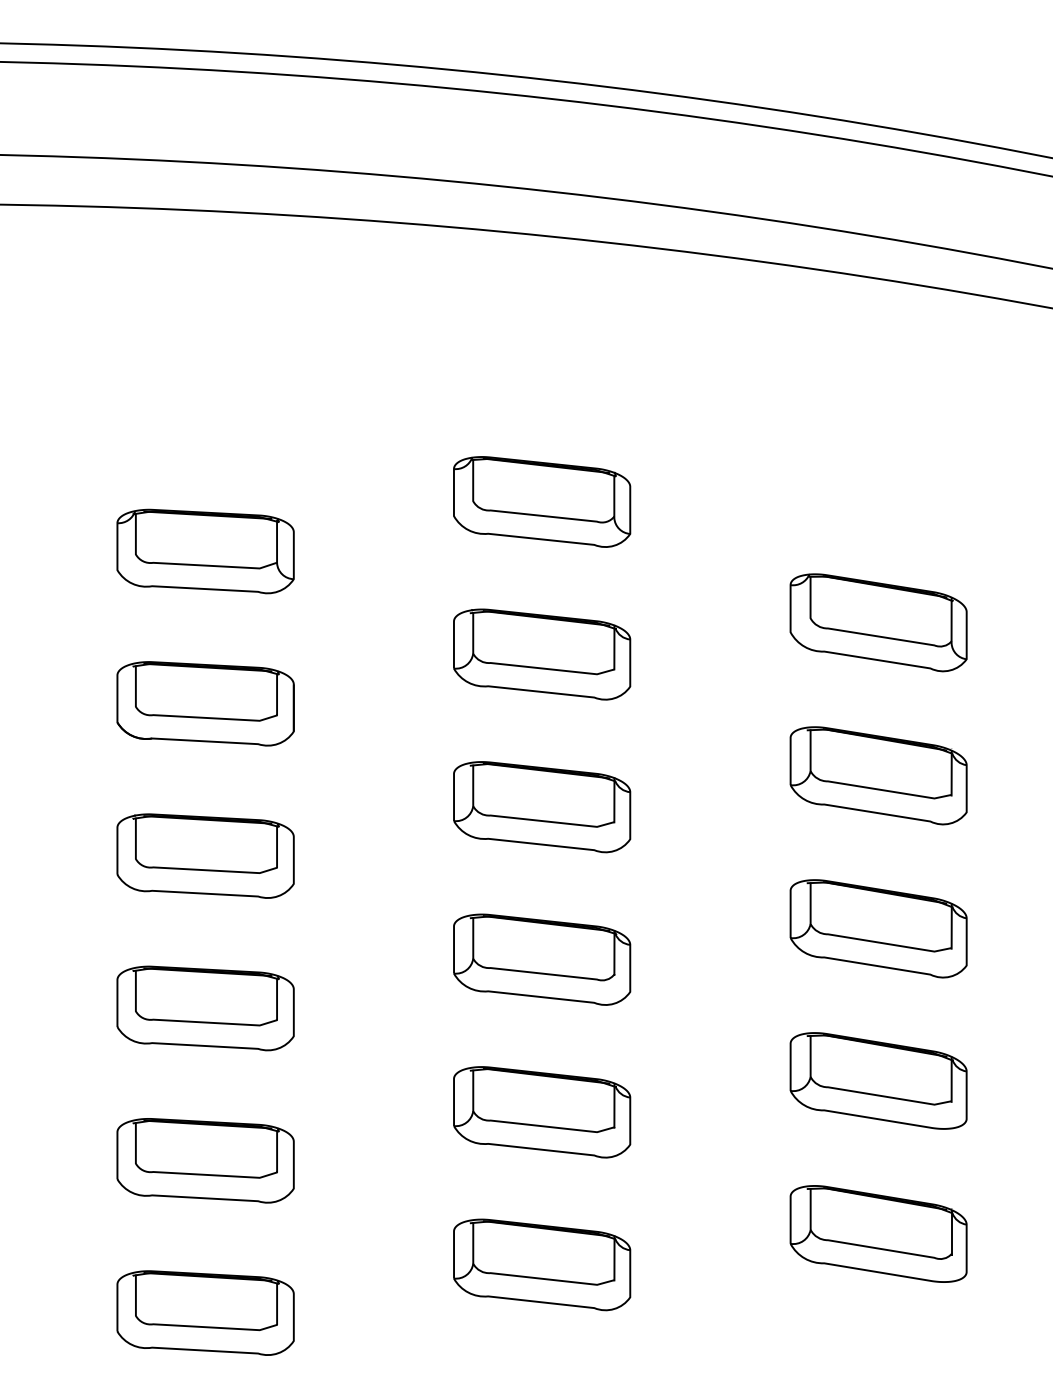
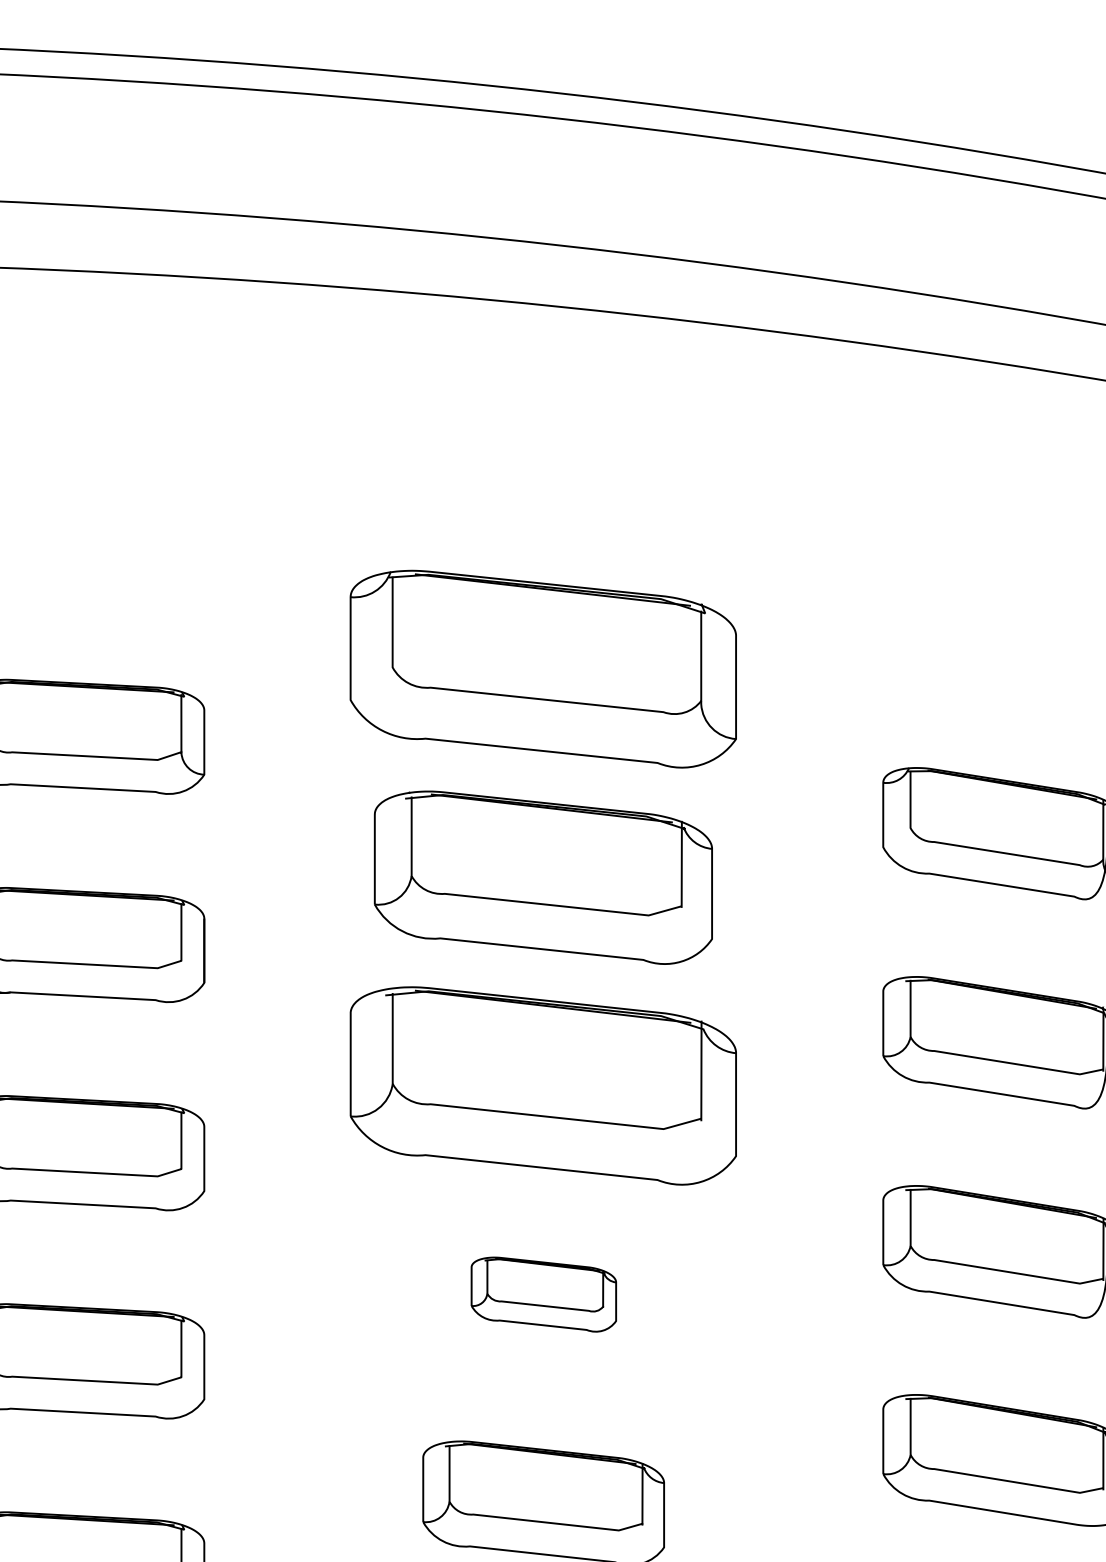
part: (542, 501) -> (544, 668), size x1.6
part: (542, 654) -> (544, 877), size x1.4
part: (542, 807) -> (544, 1086), size x1.6
part: (542, 959) -> (544, 1294), size x0.6

